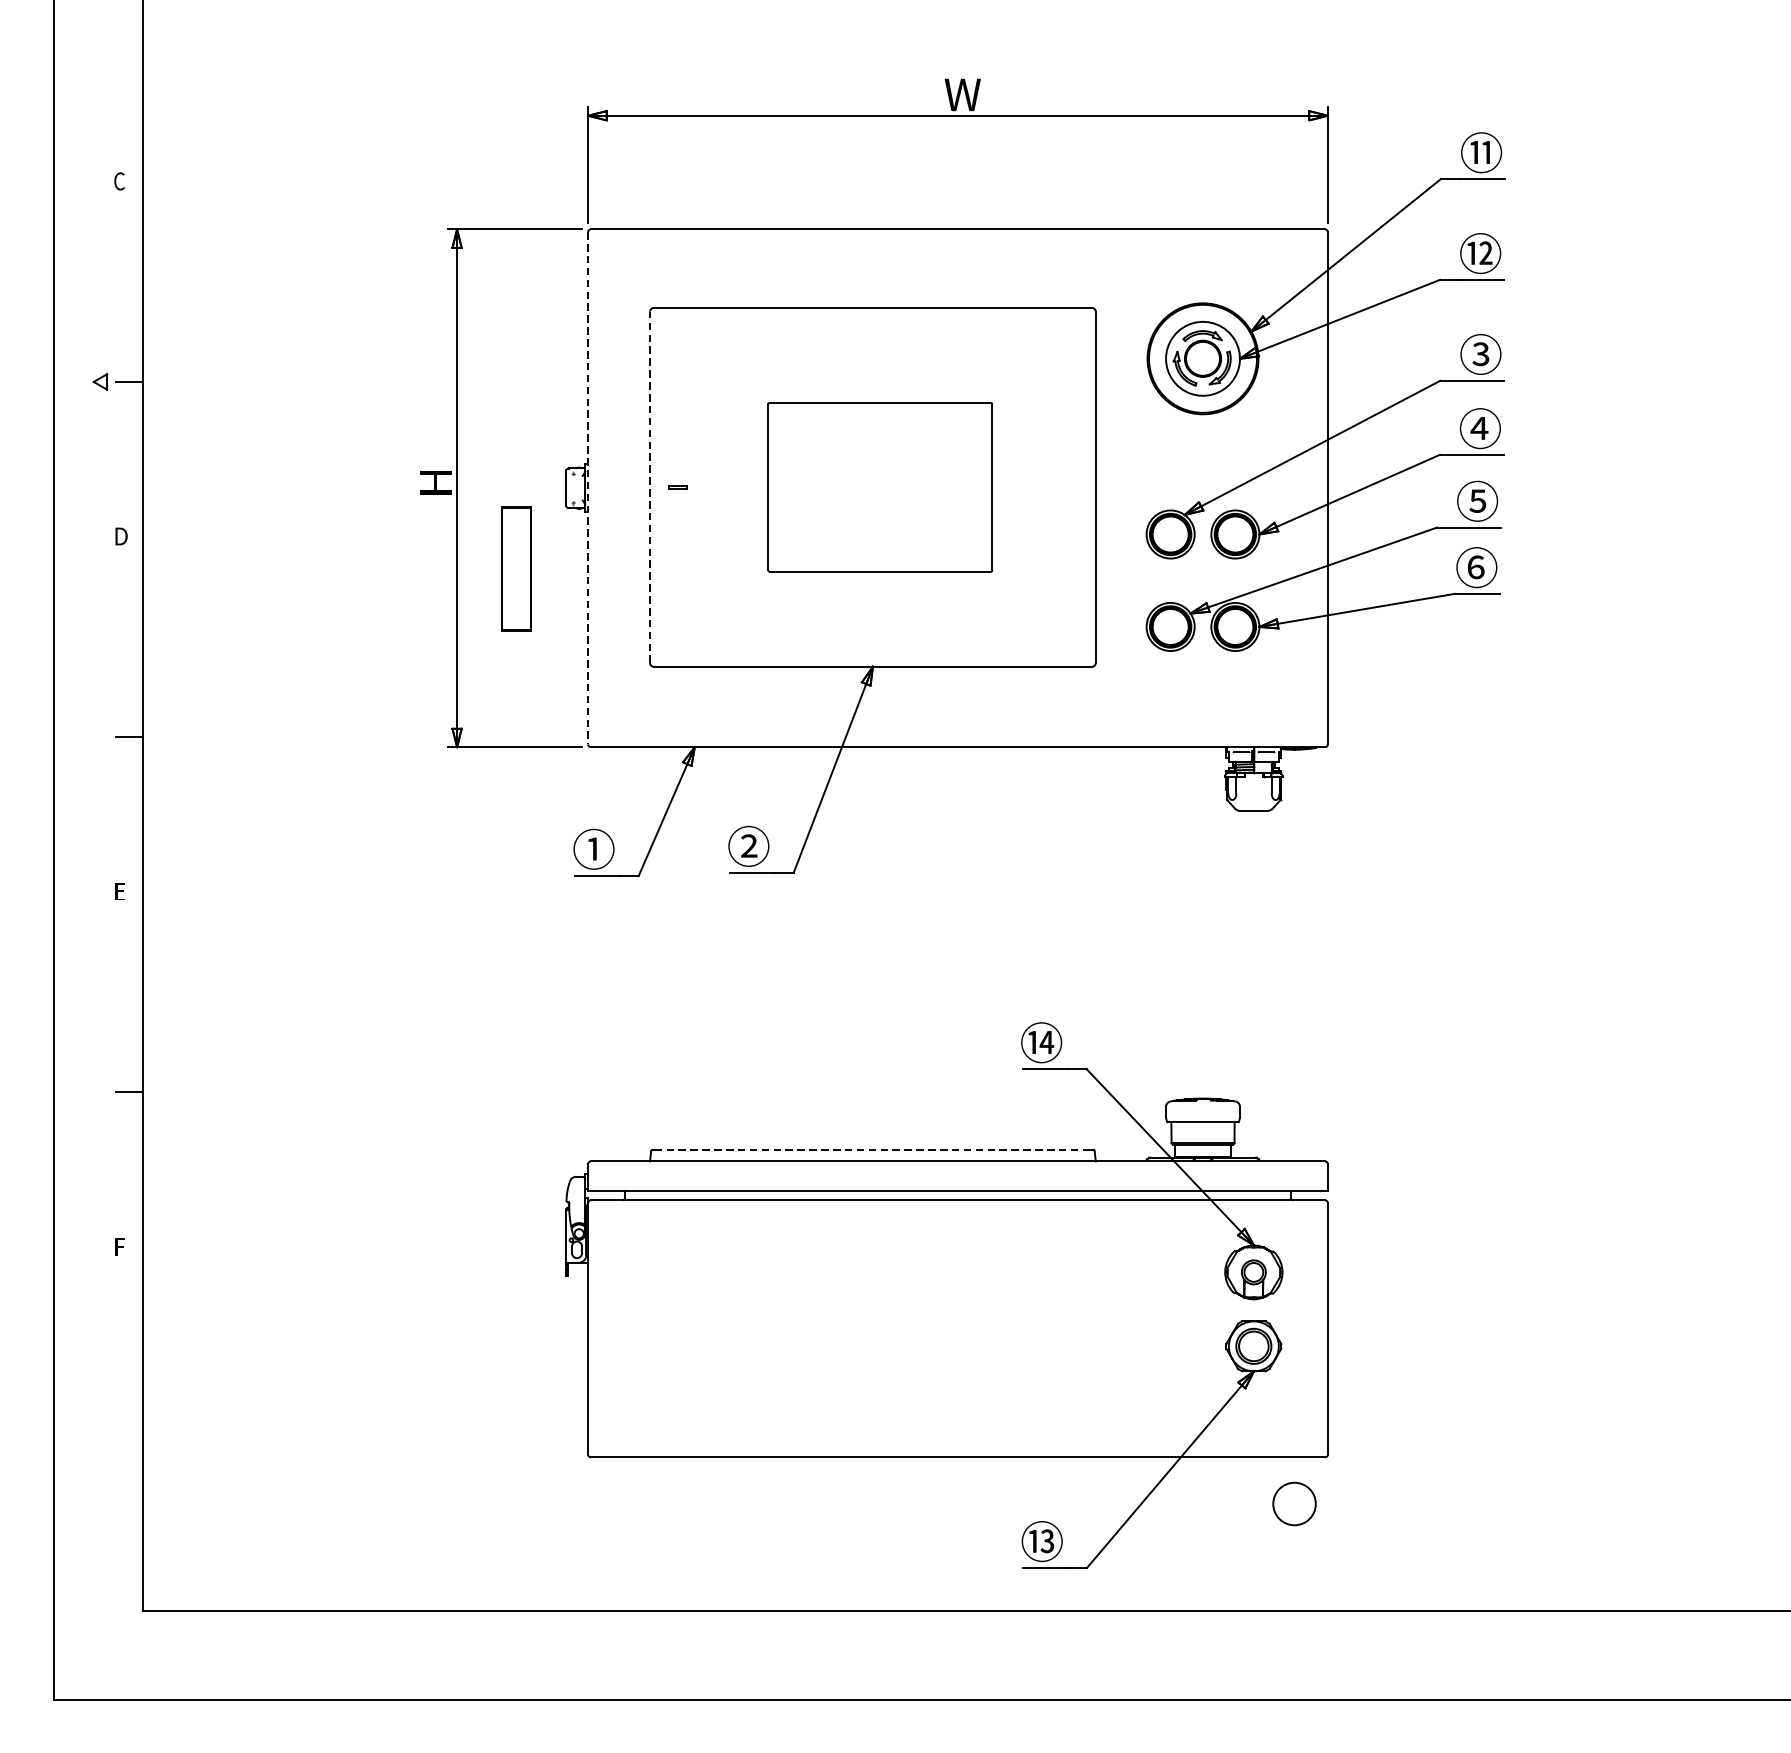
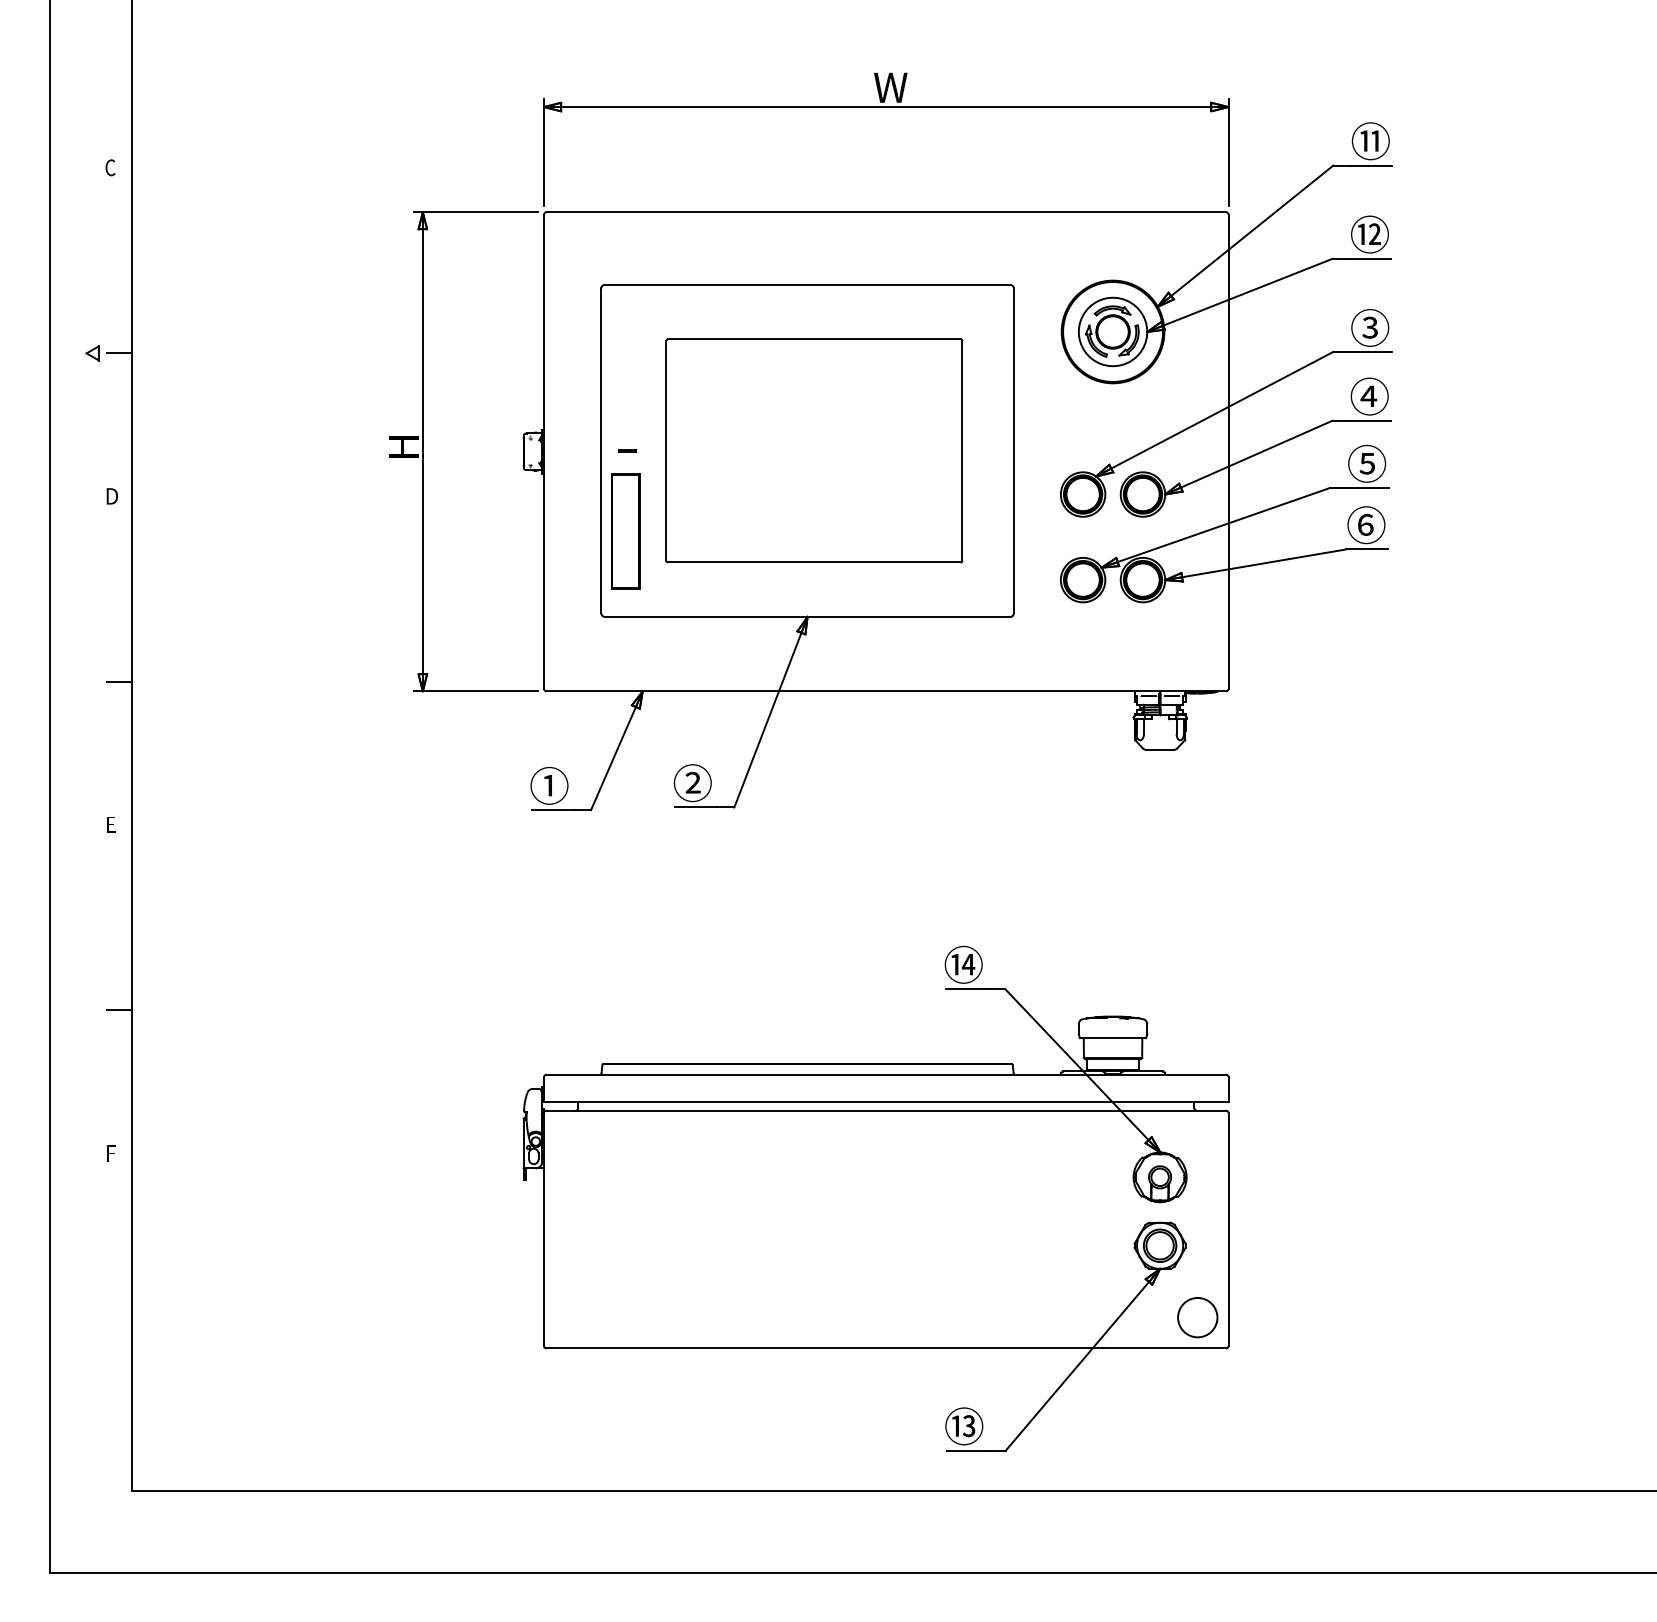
line: (650, 486) -> (601, 450), dashed -> solid
part: (880, 486) -> (814, 450), size x1.43
line: (588, 489) -> (544, 452), dashed -> solid
part: (516, 569) -> (625, 531), moved
line: (872, 1150) -> (807, 1064), dashed -> solid
circle: (1294, 1503) -> (1197, 1317), moved

